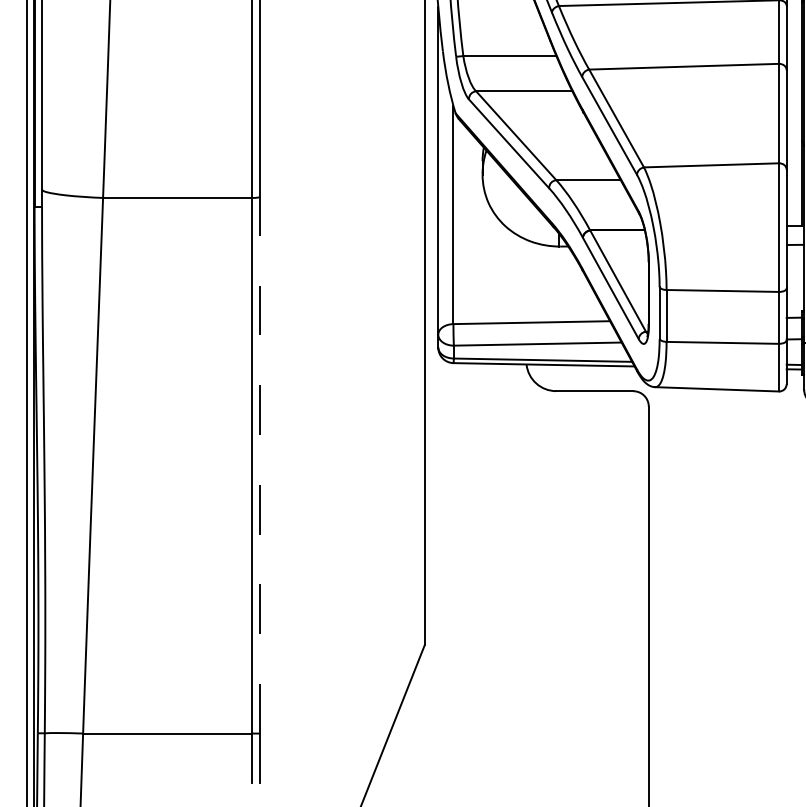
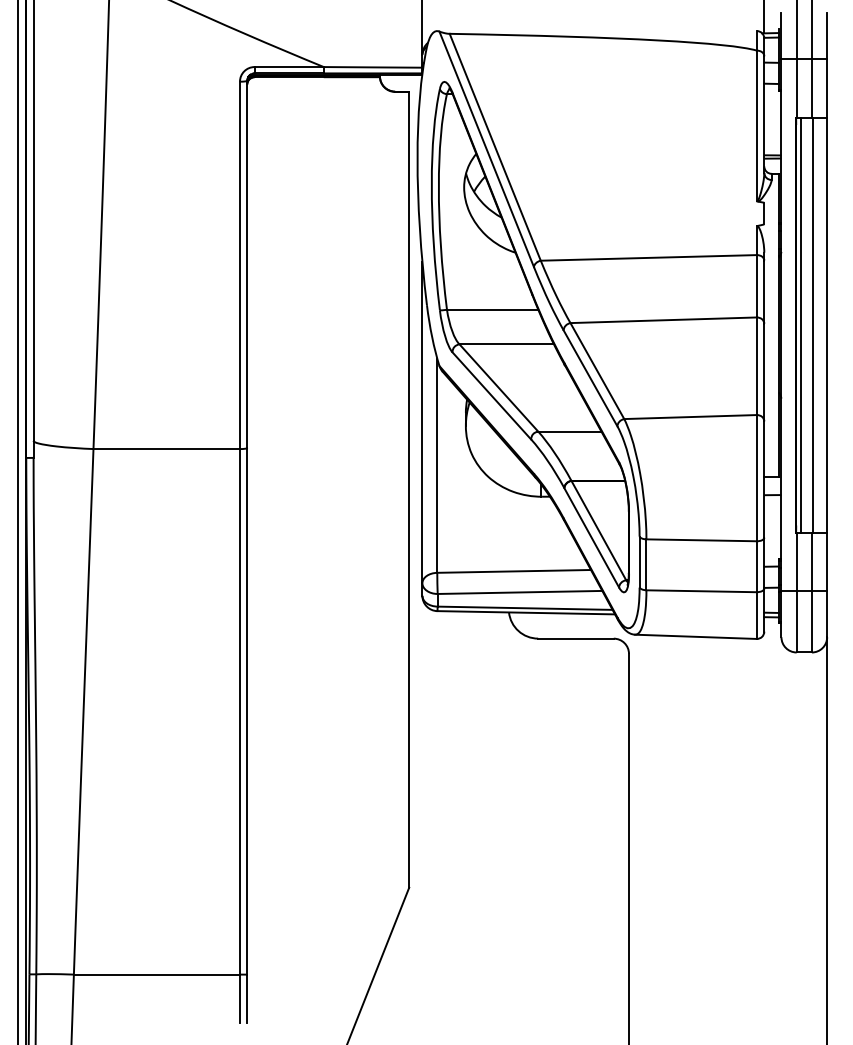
line: (260, 464) -> (247, 710), dashed -> solid

